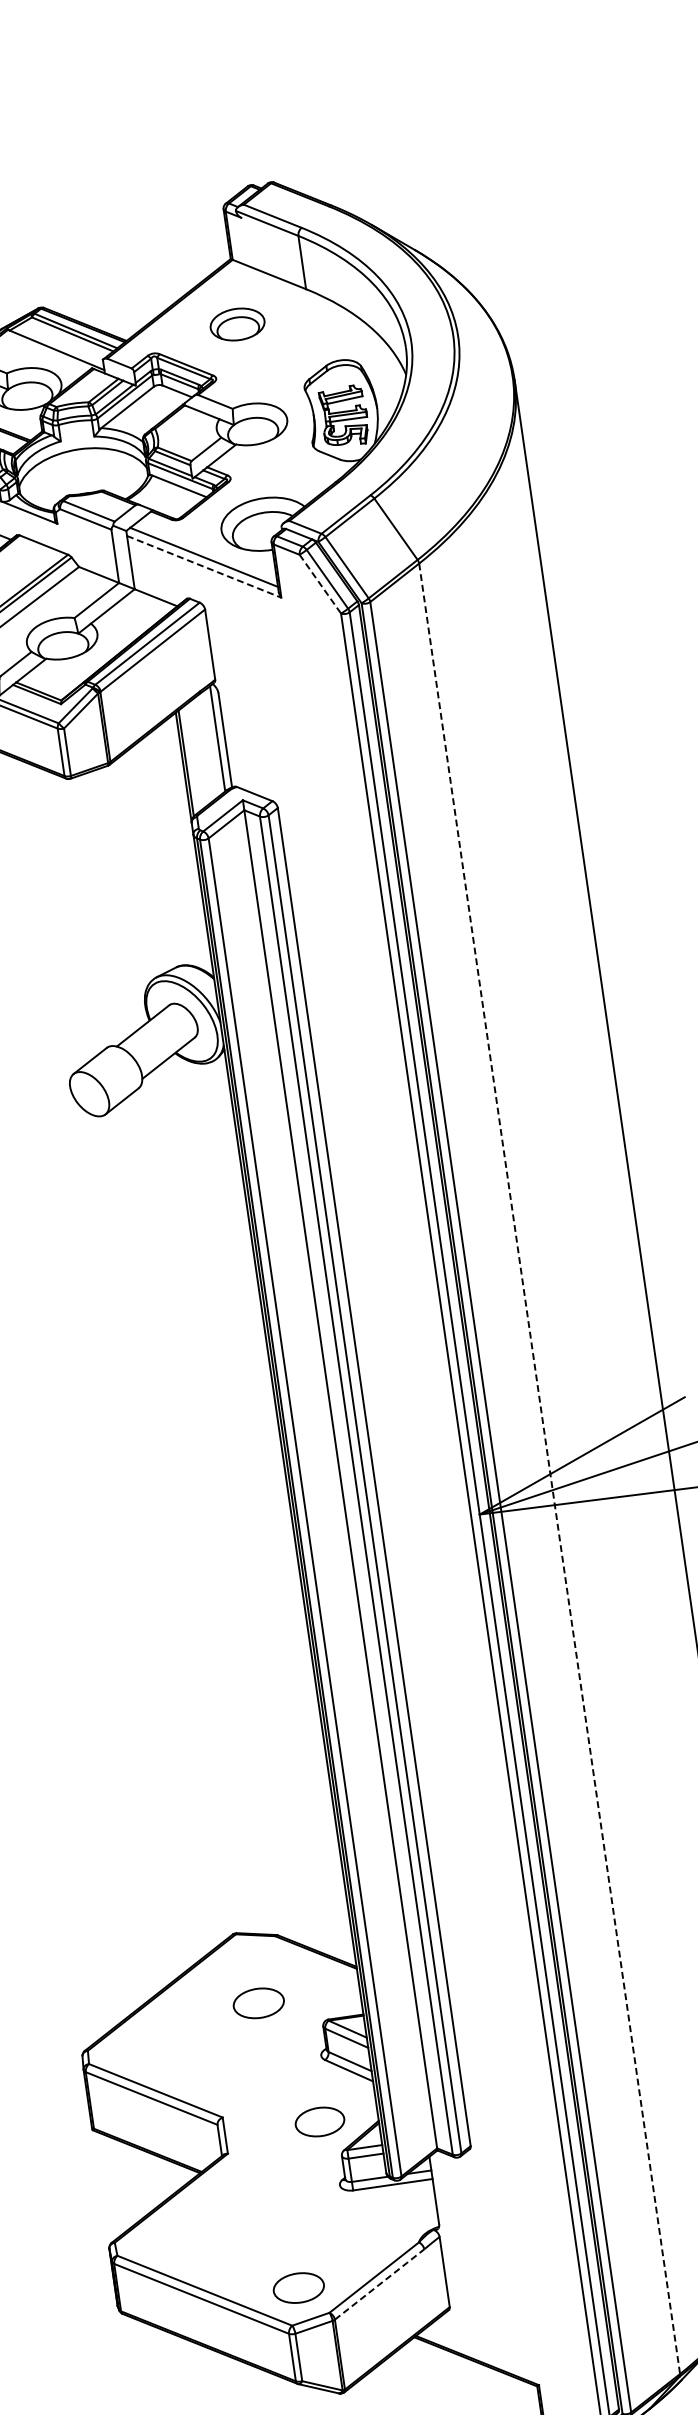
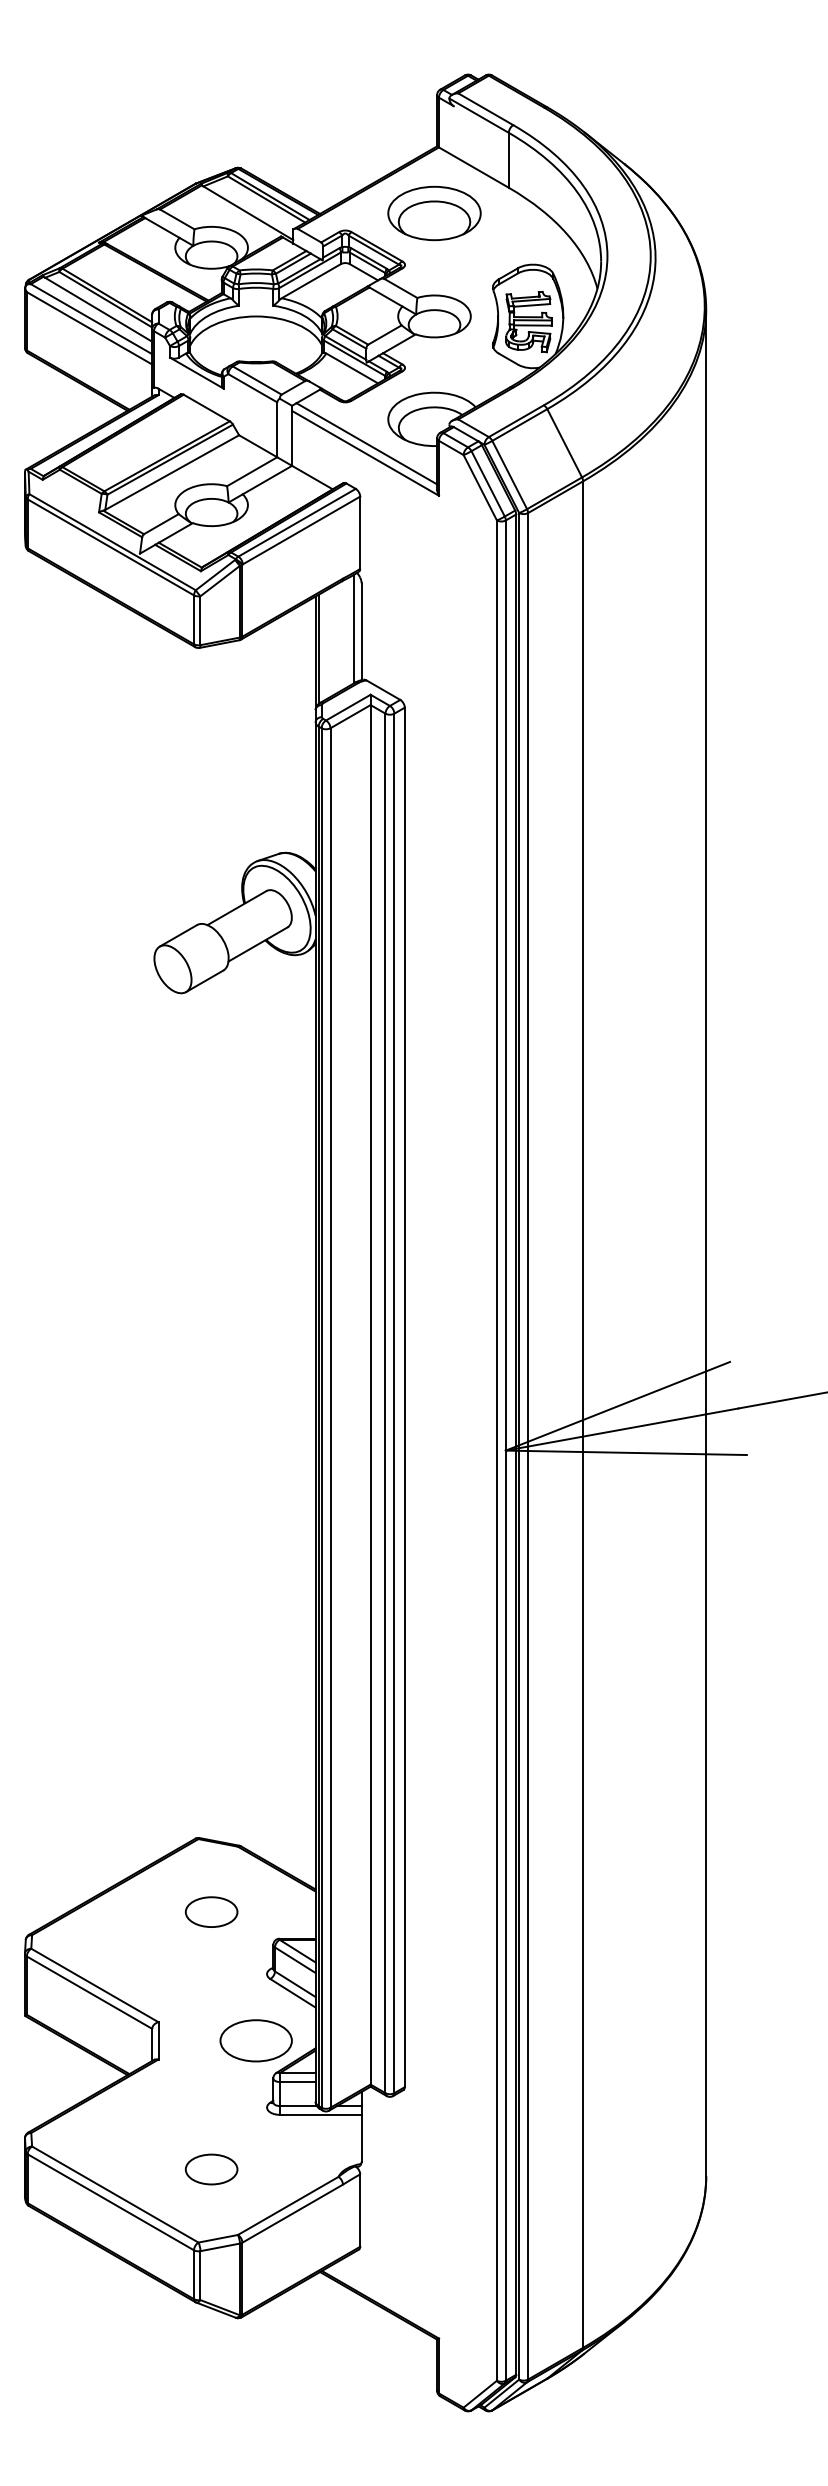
part: (237, 324) -> (434, 213), size x1.67
line: (204, 566) -> (365, 453), dashed -> solid
line: (320, 583) -> (480, 487), dashed -> solid
line: (550, 1469) -> (583, 1415), dashed -> solid
part: (319, 2121) -> (255, 2040), size x1.43
line: (380, 2284) -> (293, 2213), dashed -> solid
part: (298, 2288) -> (211, 2169), moved

